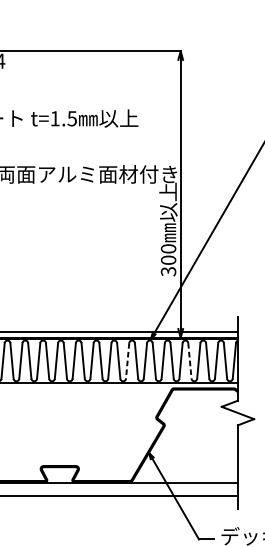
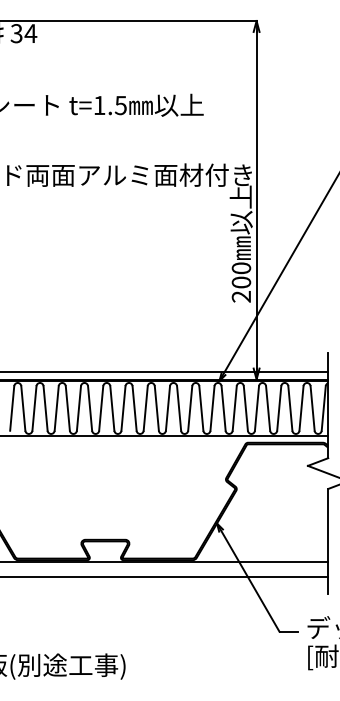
text: (168, 271) -> (241, 296), 300 -> 200
line: (127, 360) -> (190, 408), dashed -> solid
line: (190, 360) -> (268, 408), dashed -> solid

